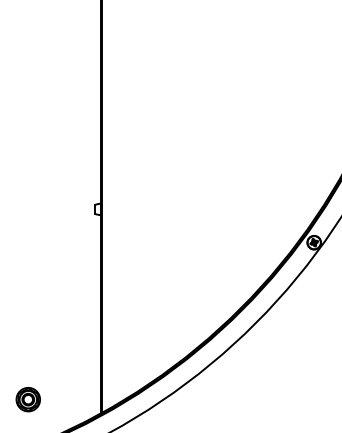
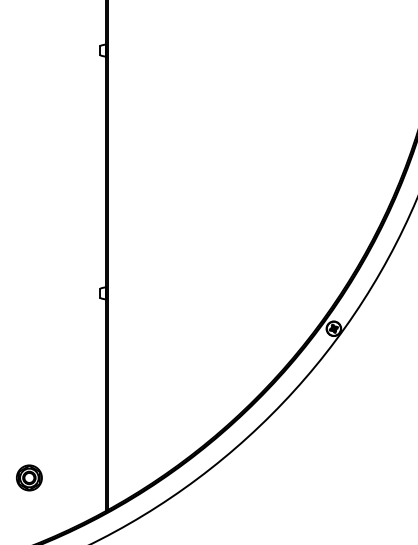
part: (28, 399) -> (29, 477), moved

